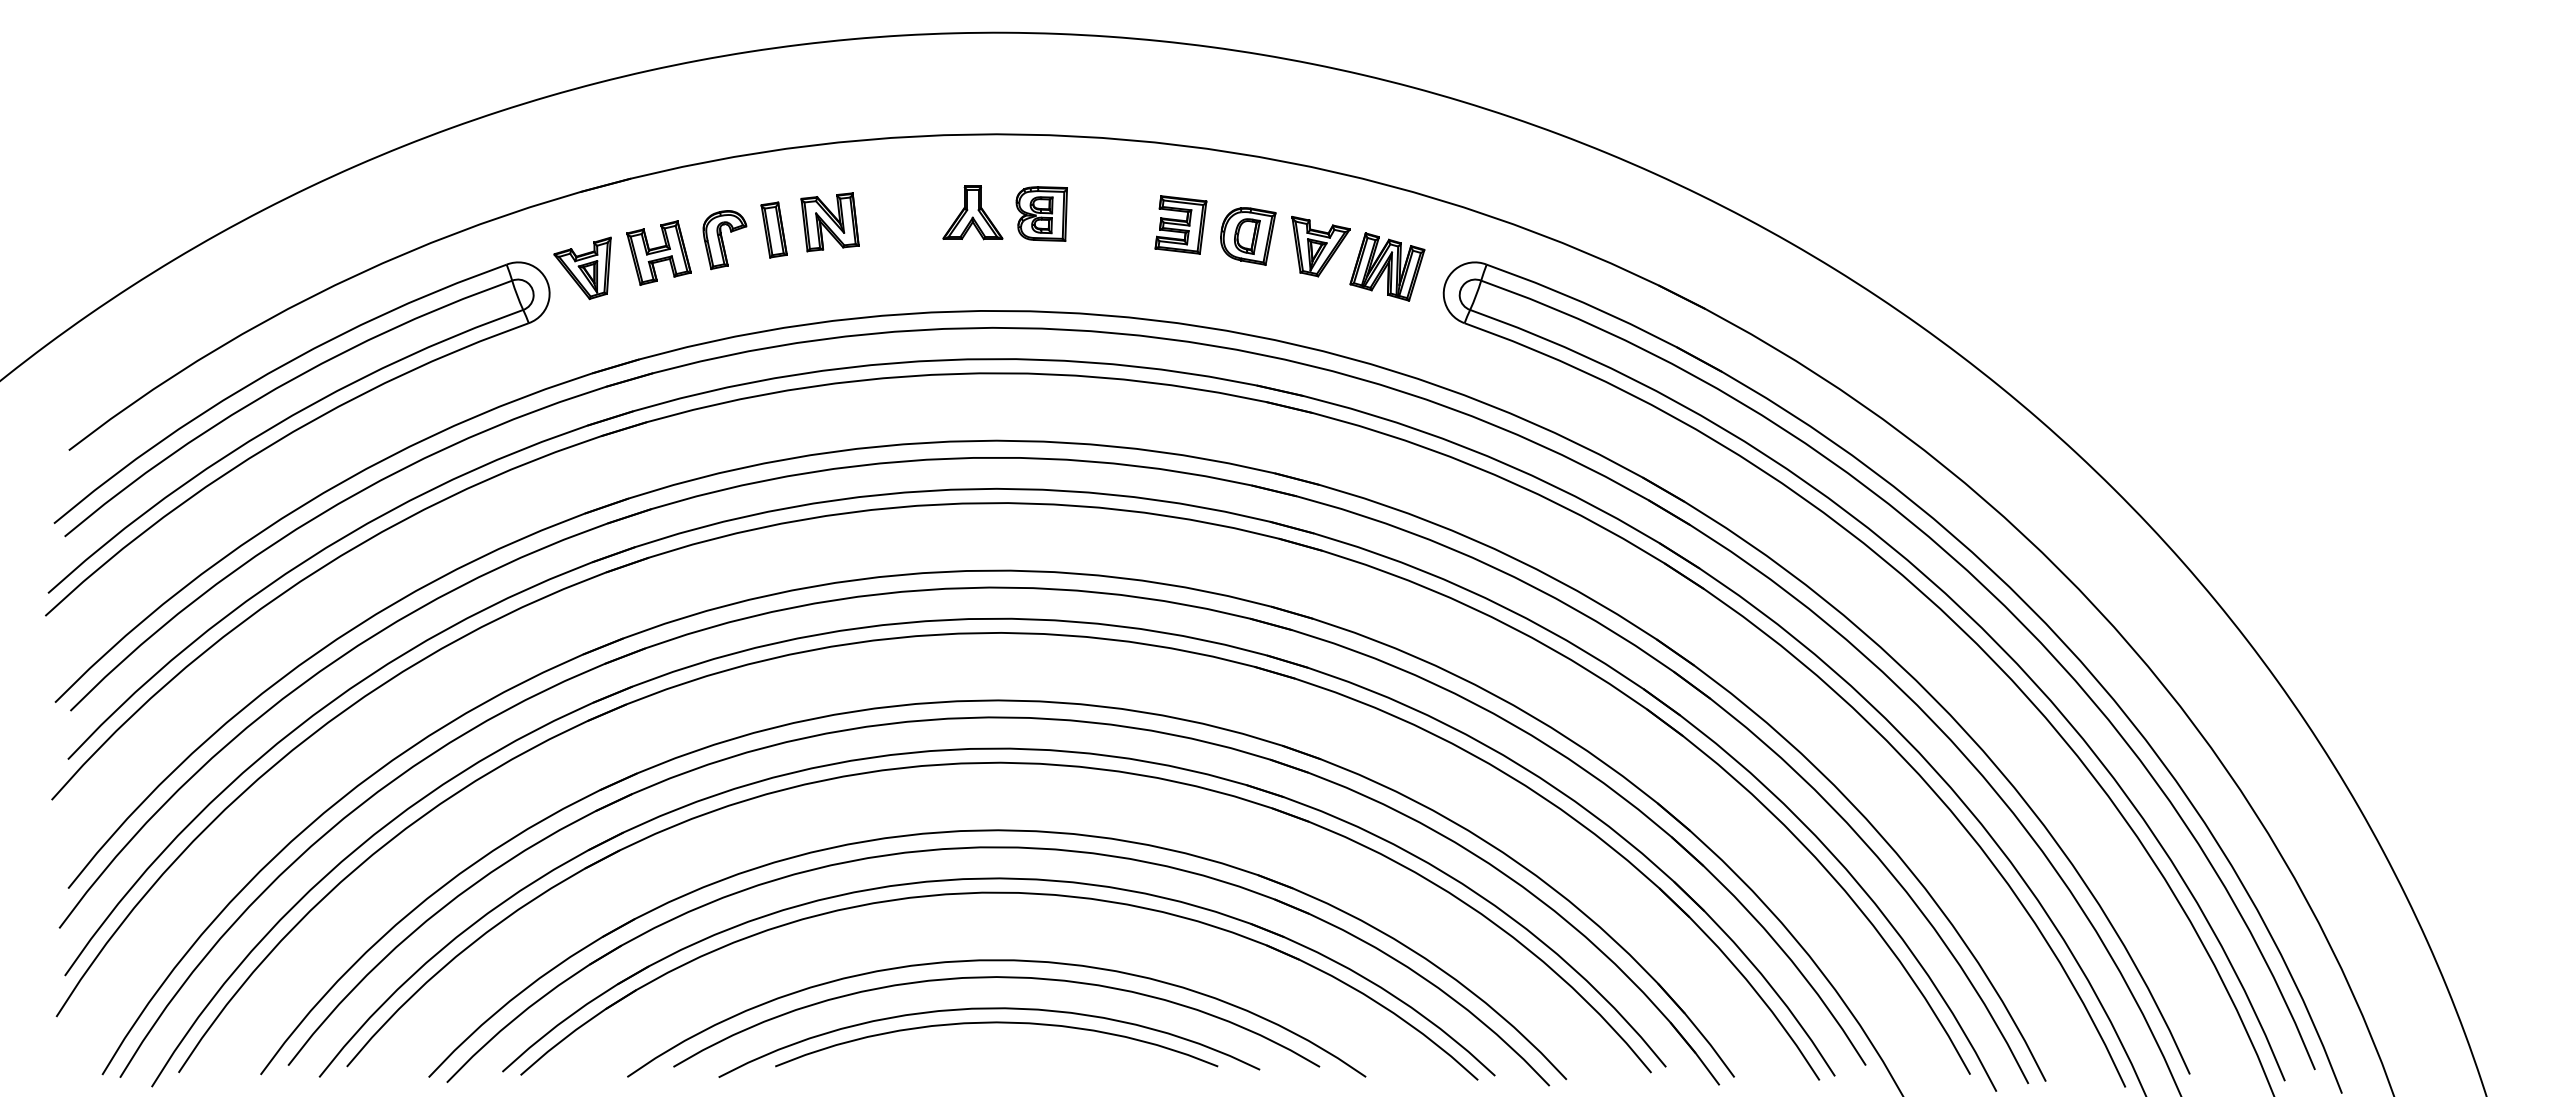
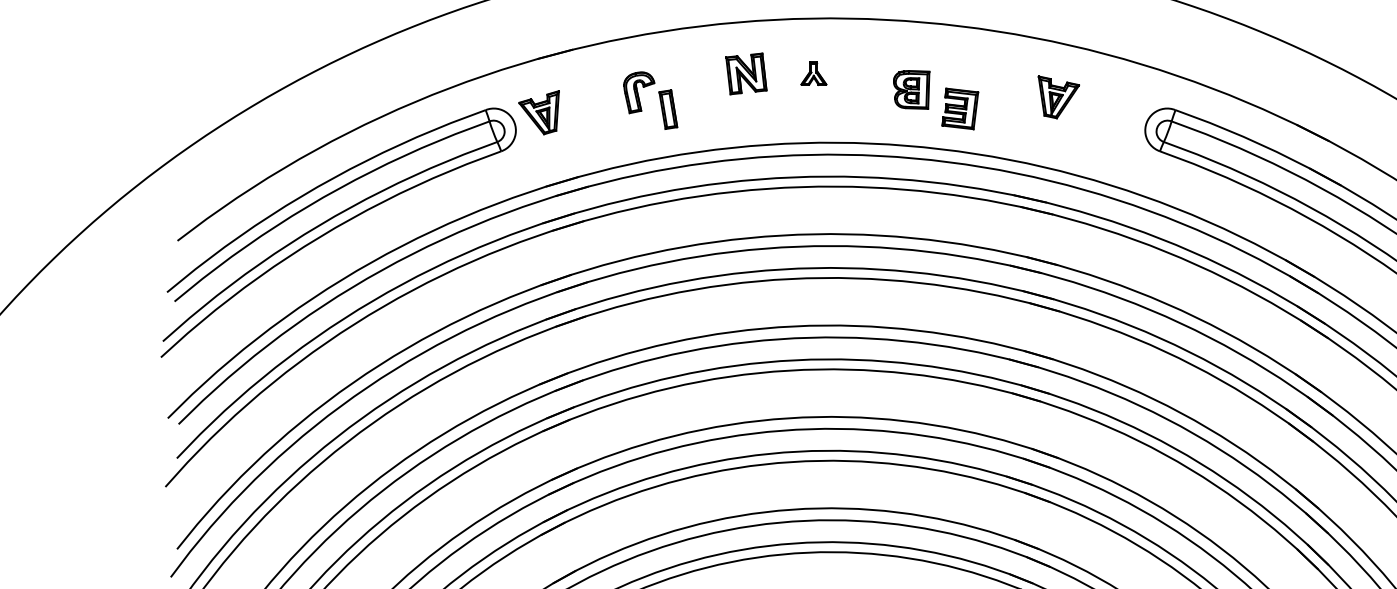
part: (972, 212) -> (813, 73), size x0.6
part: (1041, 213) -> (911, 89), moved
part: (829, 222) -> (746, 74), moved
part: (1180, 224) -> (959, 108), moved
part: (773, 229) -> (667, 109), moved
part: (1248, 236) -> (1007, 90), removed
part: (658, 252) -> (592, 101), removed
part: (1387, 266) -> (1105, 111), removed

